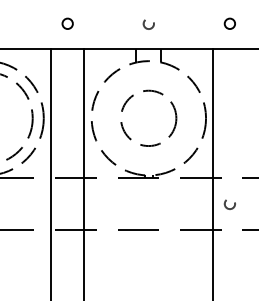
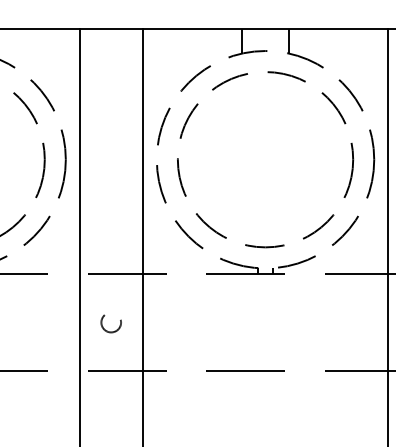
circle: (148, 118) -> (264, 160), size x1.67
circle: (67, 204) -> (110, 323), added

